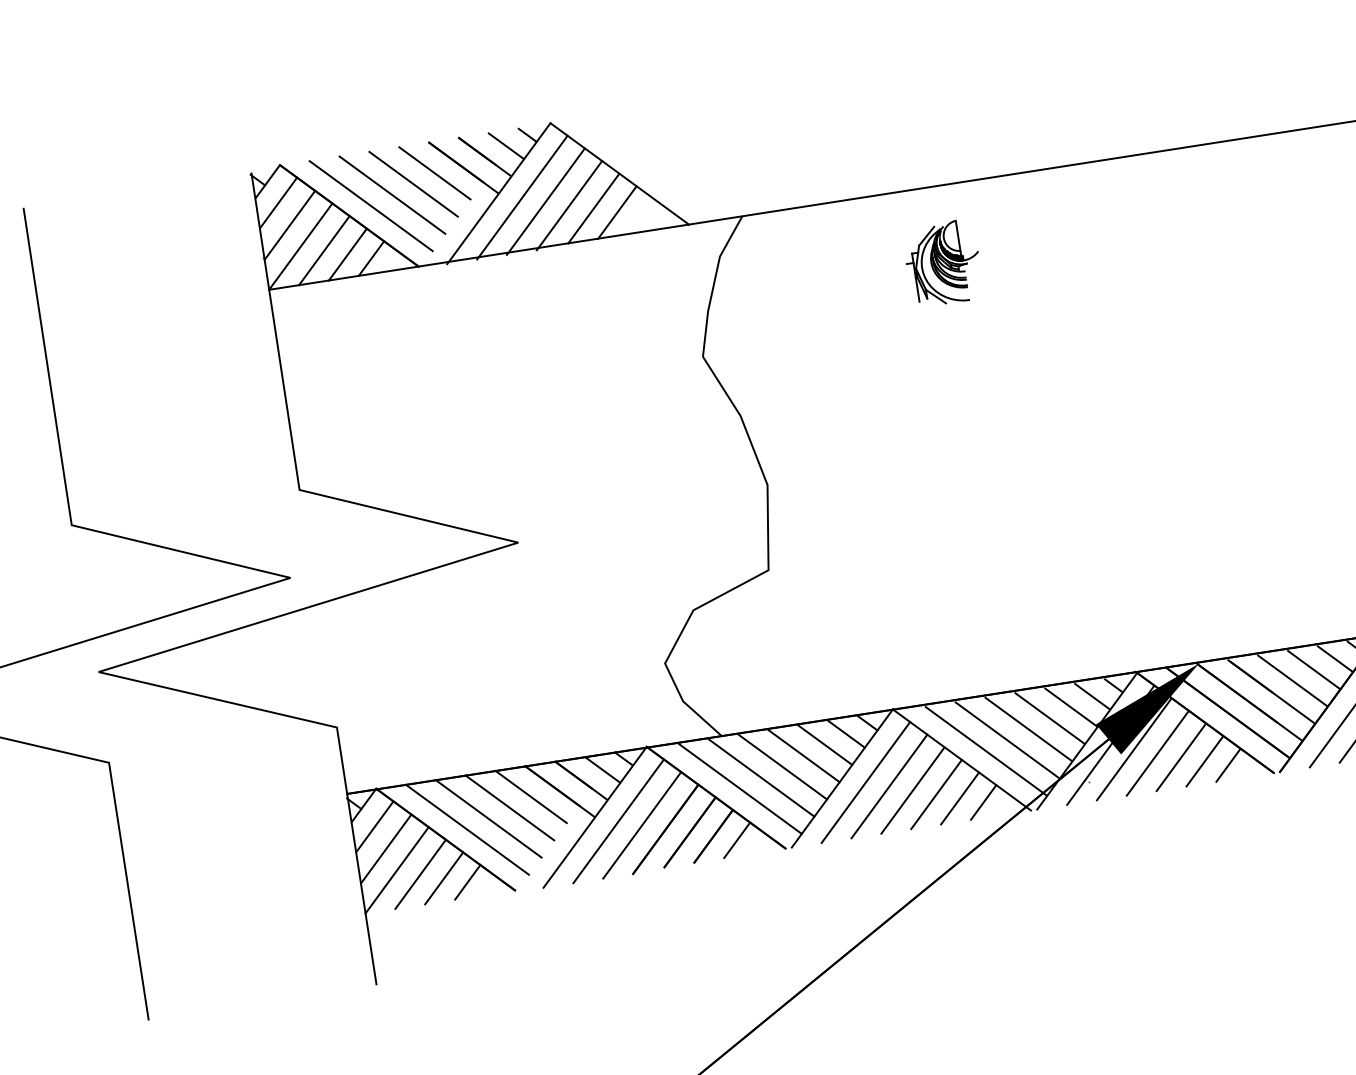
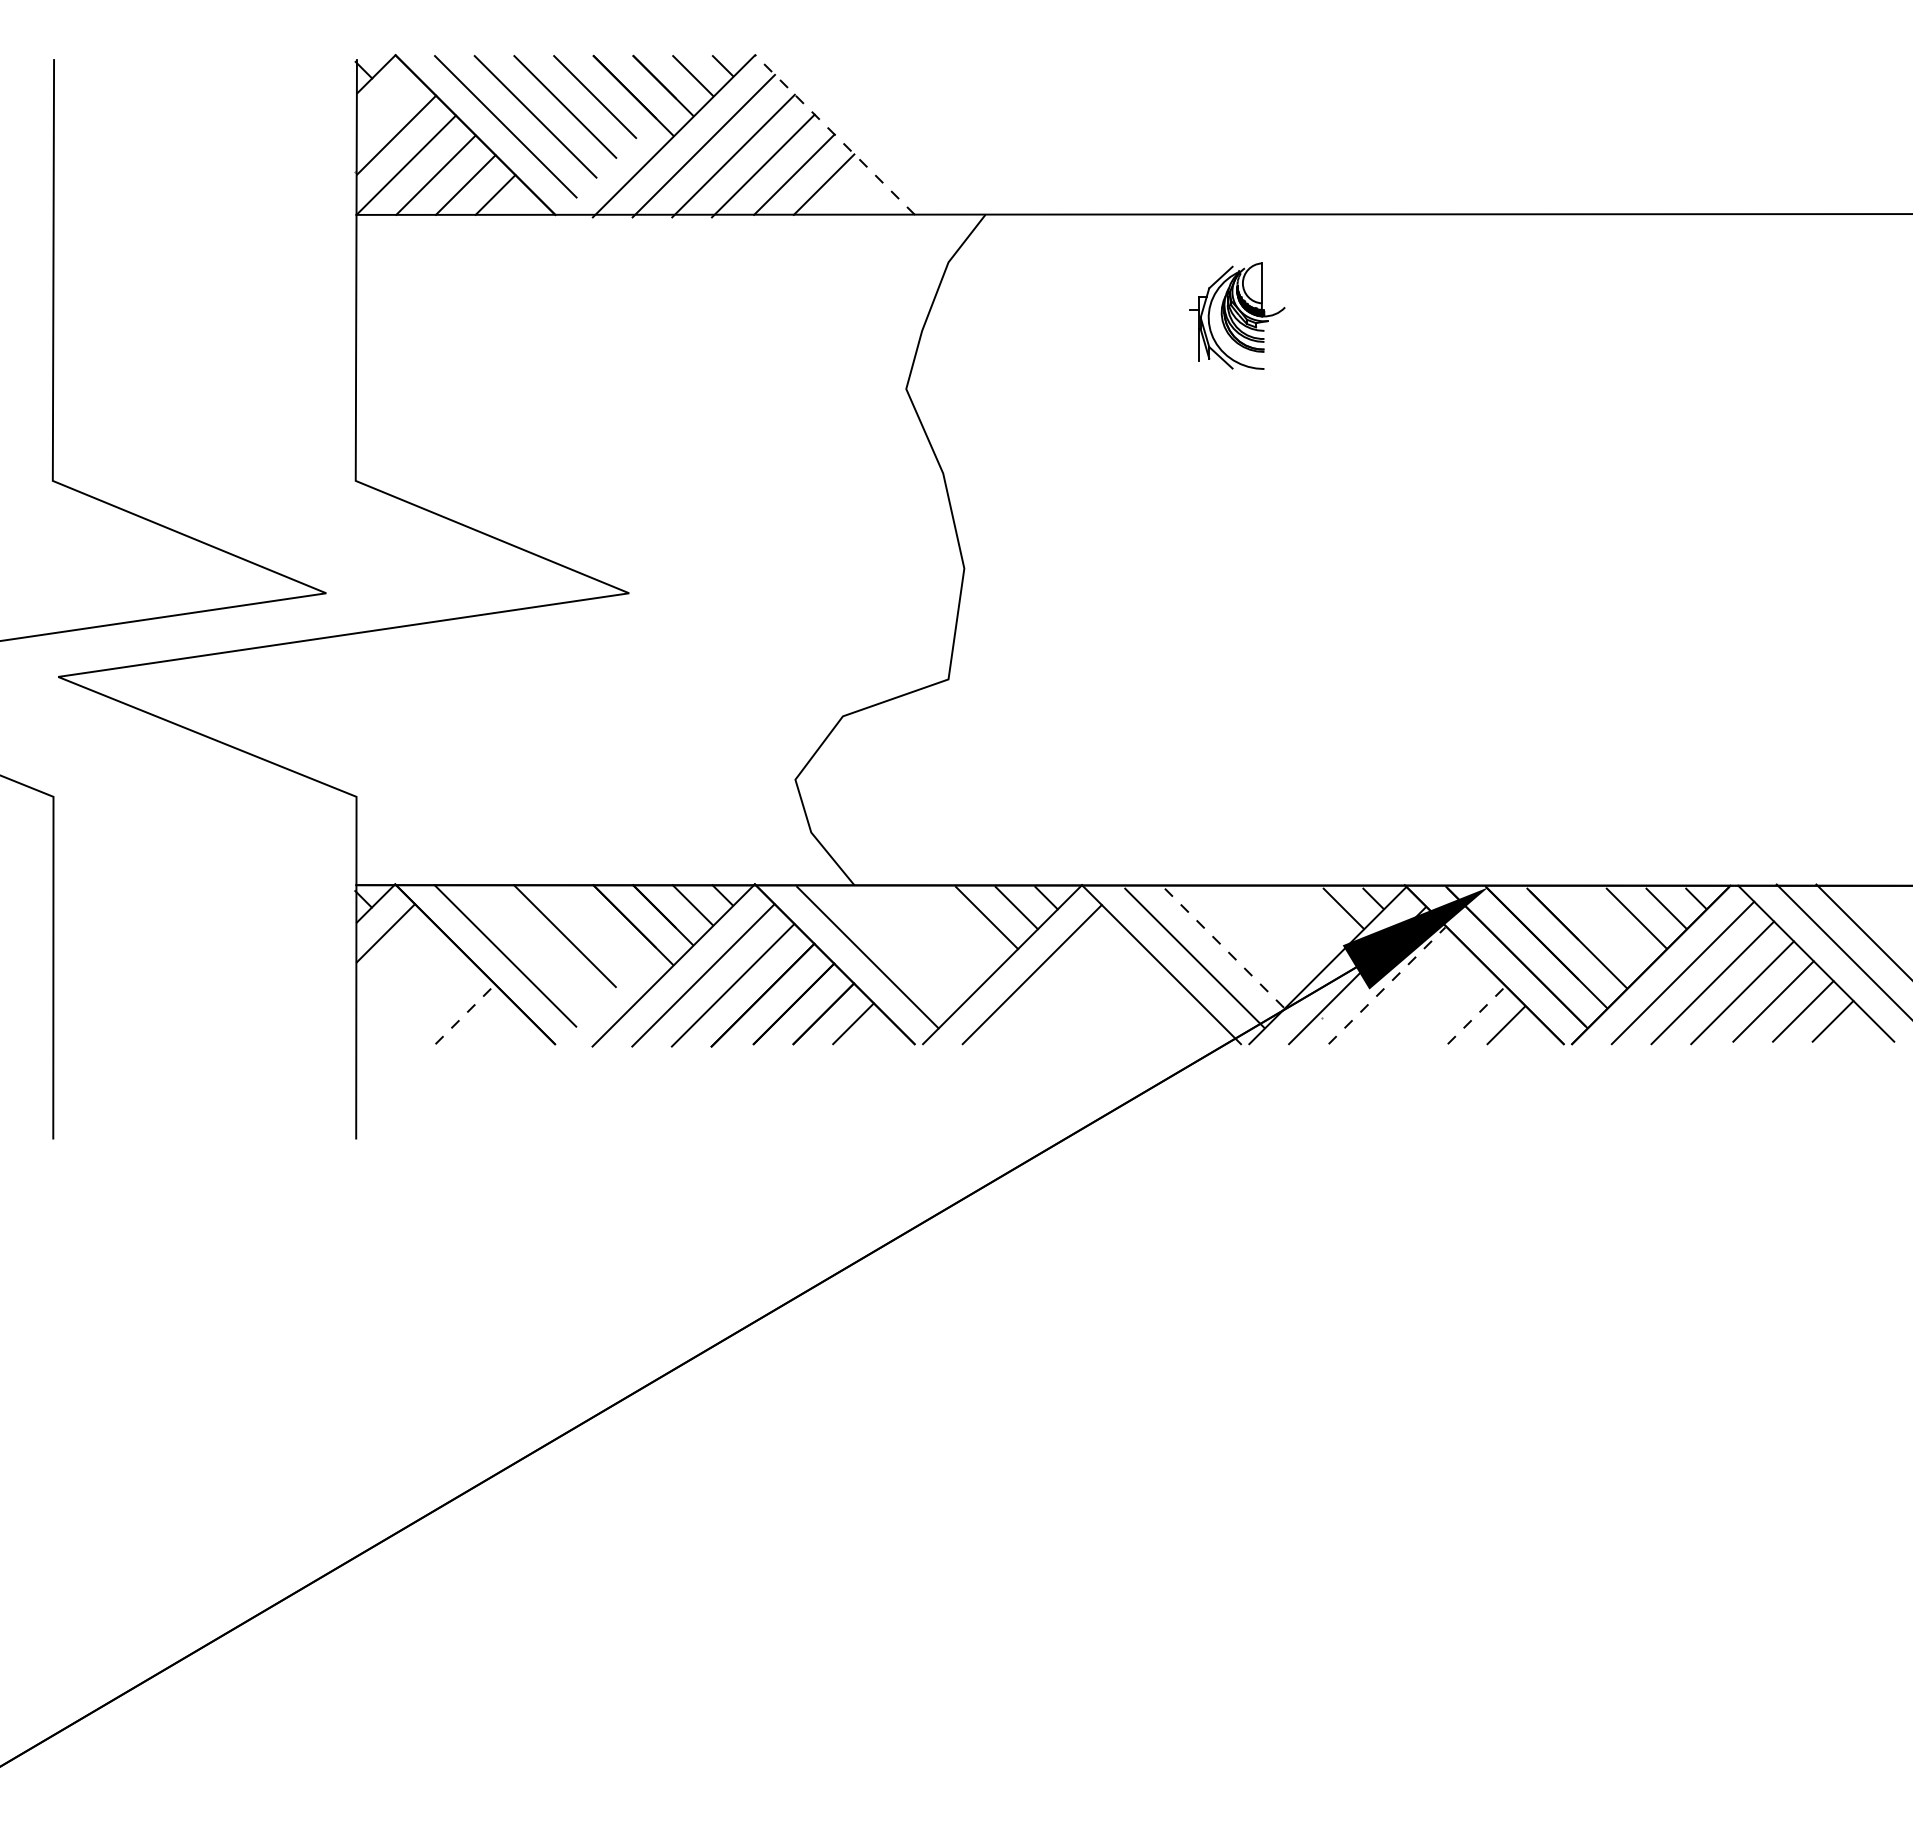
line: (620, 174) -> (835, 135), solid -> dashed
line: (278, 202) -> (386, 103), removed
line: (1292, 680) -> (1606, 928), removed
line: (1070, 707) -> (1313, 918), removed
line: (1049, 718) -> (1283, 928), removed
line: (1027, 728) -> (1253, 937), removed
line: (1007, 740) -> (1224, 948), solid -> dashed
line: (1134, 749) -> (1387, 985), solid -> dashed
line: (1157, 753) -> (1416, 995), removed
line: (804, 755) -> (957, 927), removed
line: (1181, 757) -> (1446, 1005), removed
line: (1204, 761) -> (1476, 1015), solid -> dashed
line: (782, 766) -> (927, 937), removed
line: (761, 777) -> (897, 947), removed
line: (889, 786) -> (1061, 984), removed
line: (912, 790) -> (1091, 994), removed
line: (936, 794) -> (1121, 1004), removed
line: (531, 797) -> (594, 926), removed
line: (960, 798) -> (1151, 1014), removed
line: (983, 802) -> (1181, 1024), removed
line: (488, 818) -> (535, 945), removed
line: (385, 848) -> (395, 963), removed
line: (396, 870) -> (405, 994), removed
line: (420, 874) -> (435, 1004), removed
line: (444, 877) -> (465, 1013), solid -> dashed
line: (467, 882) -> (495, 1024), removed

